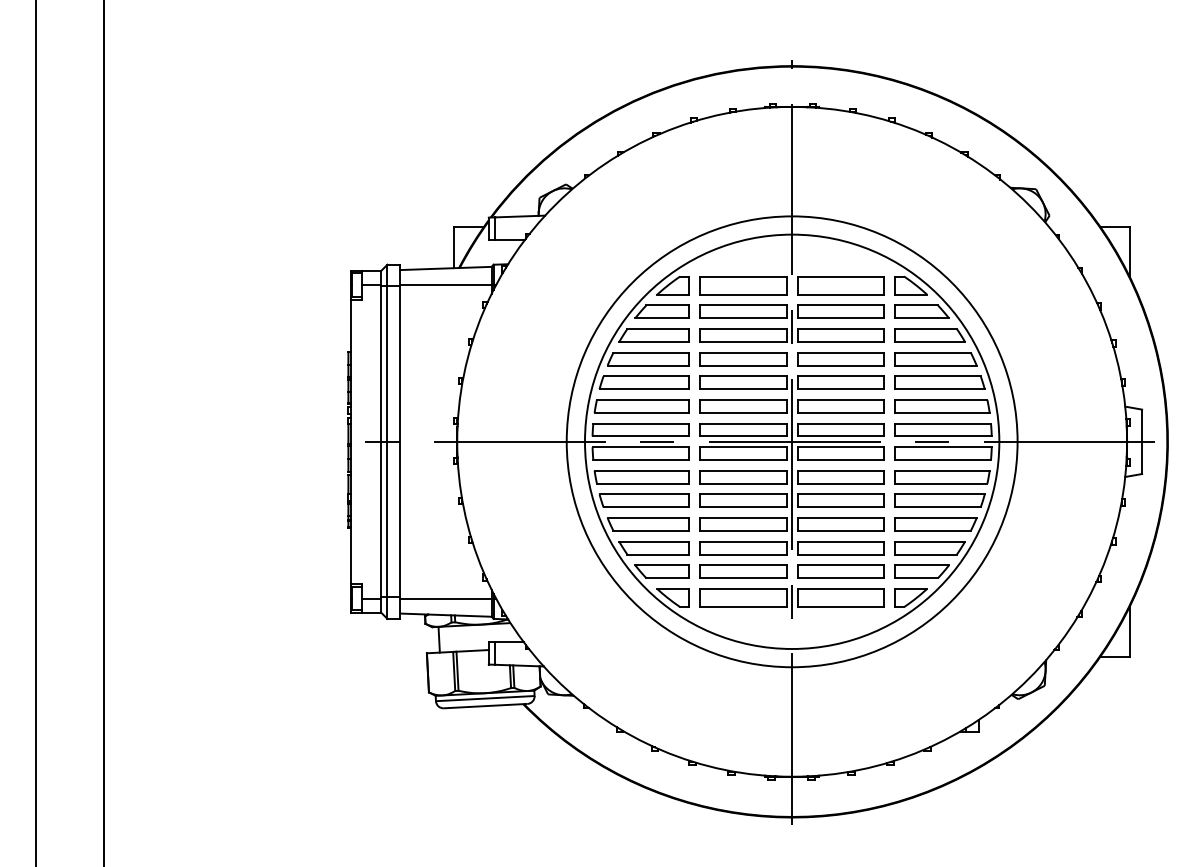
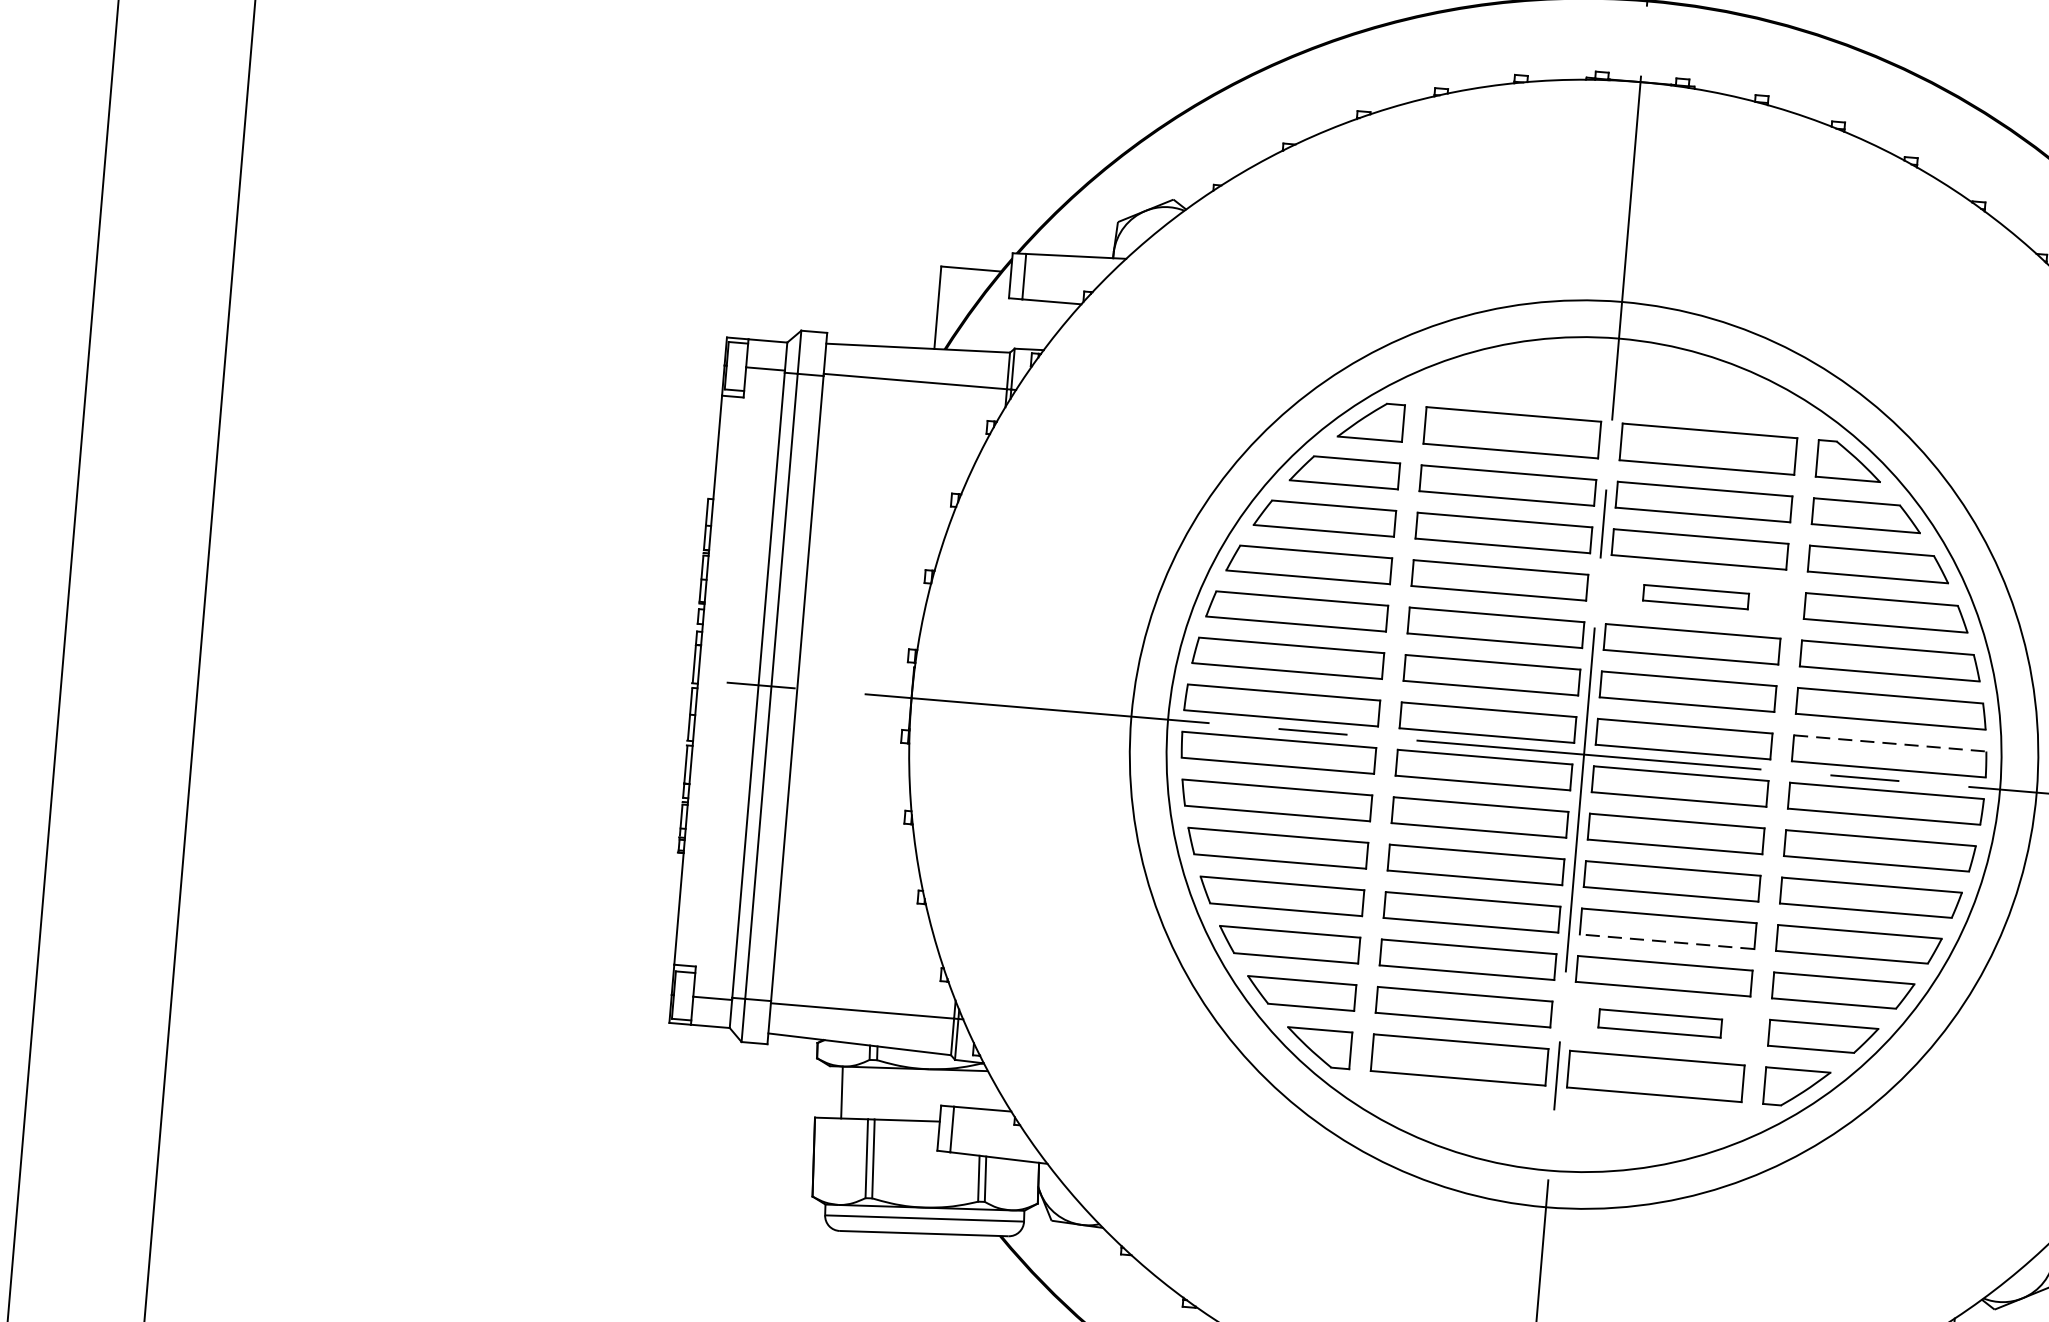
part: (840, 359) -> (1695, 597), size x0.6
line: (943, 423) -> (1891, 743), solid -> dashed
line: (840, 530) -> (1666, 940), solid -> dashed
part: (840, 571) -> (1659, 1023), size x0.7

